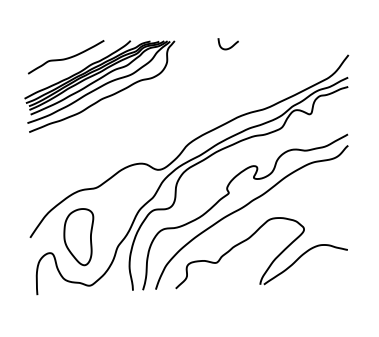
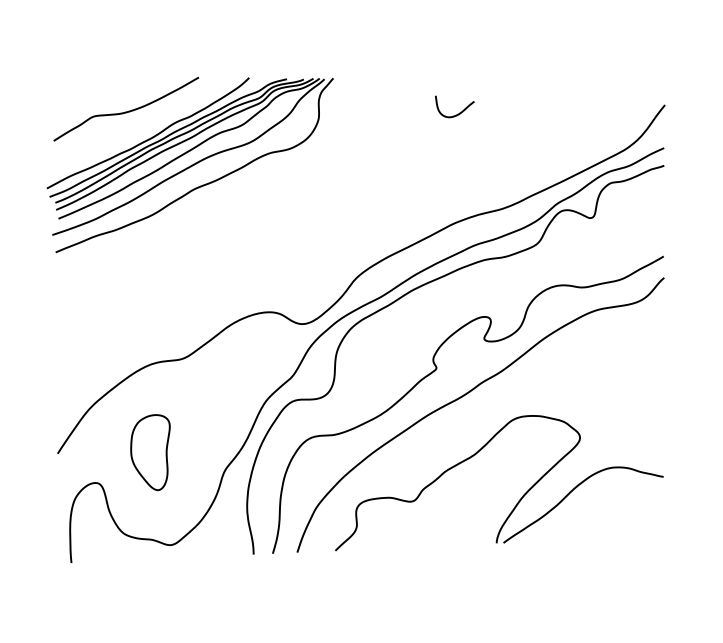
curve: (228, 47) -> (454, 113), moved
part: (78, 237) -> (149, 453), size x0.7

